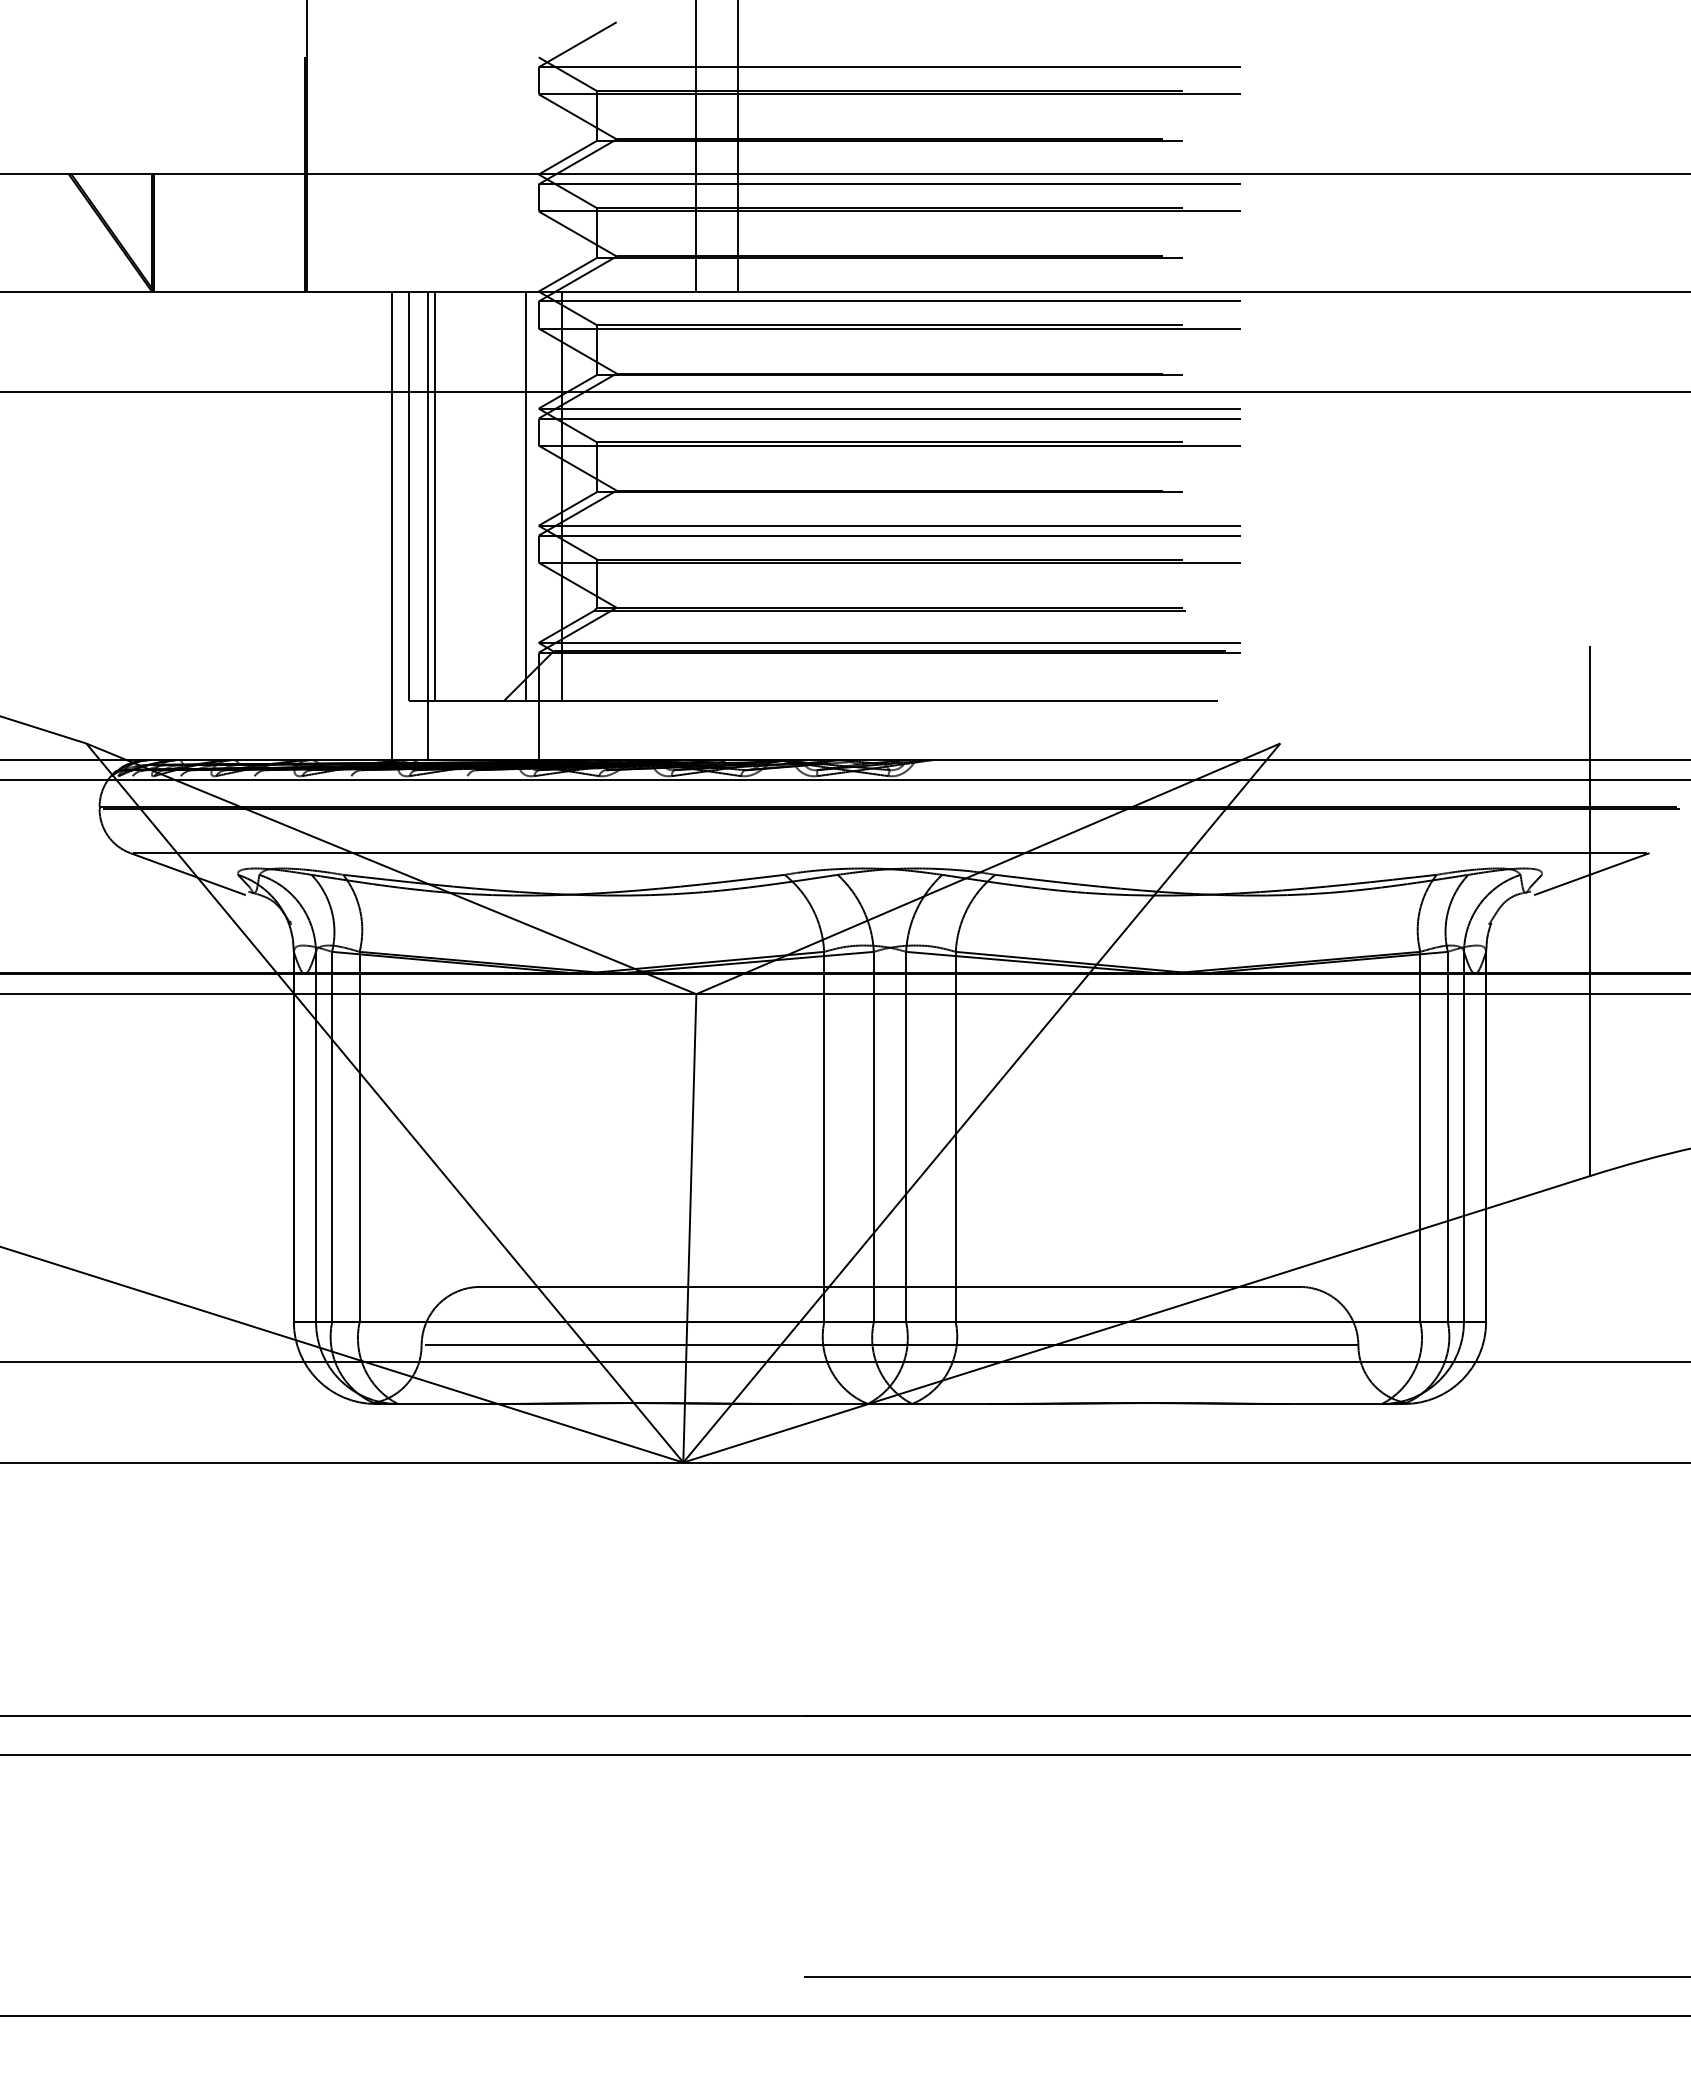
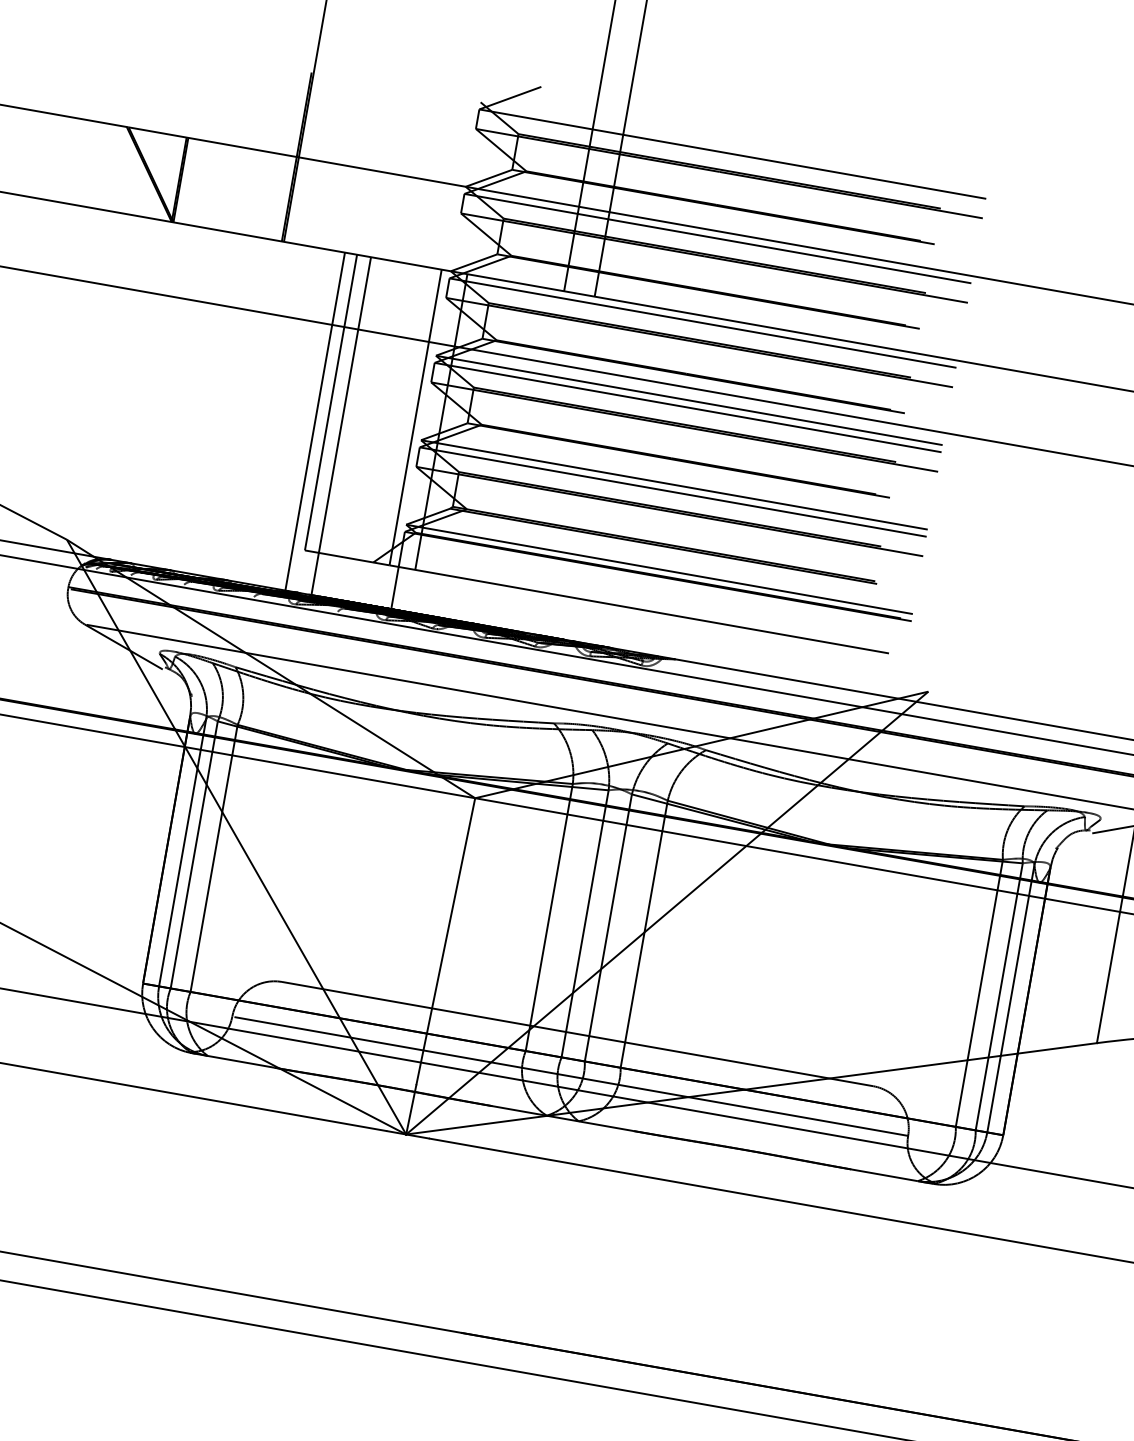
line: (435, 496) -> (350, 405), removed

